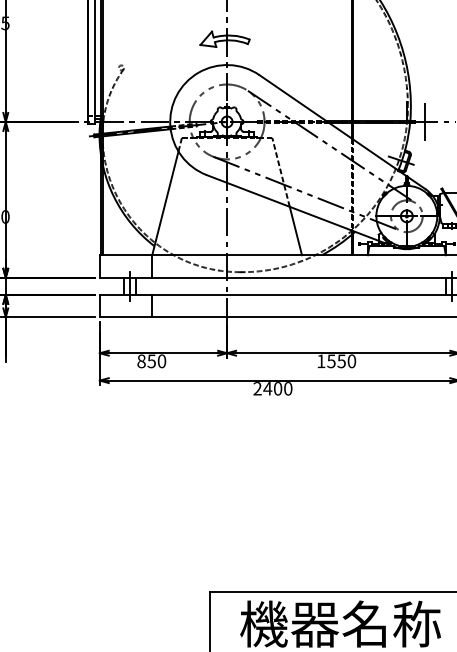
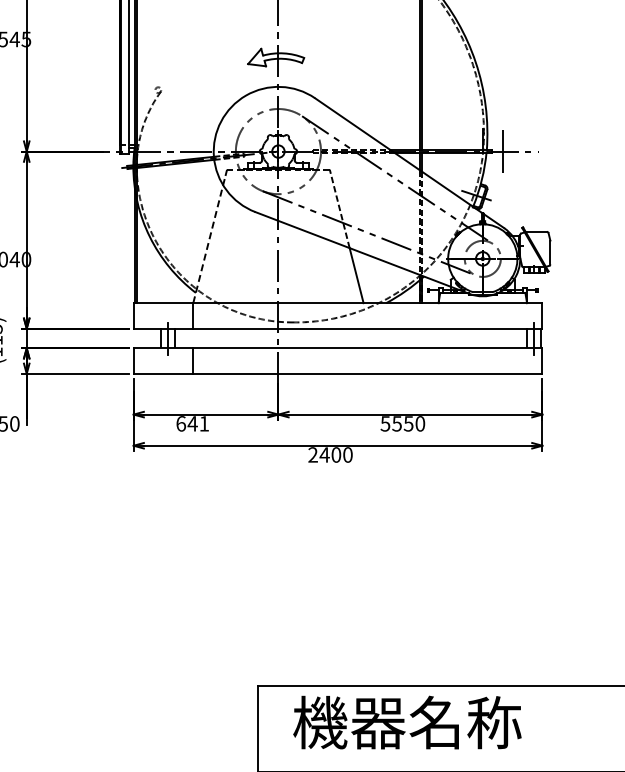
line: (165, 203) -> (208, 244), solid -> dashed
text: (151, 361) -> (192, 423), 850 -> 641
text: (321, 361) -> (385, 423), 1550 -> 5550

